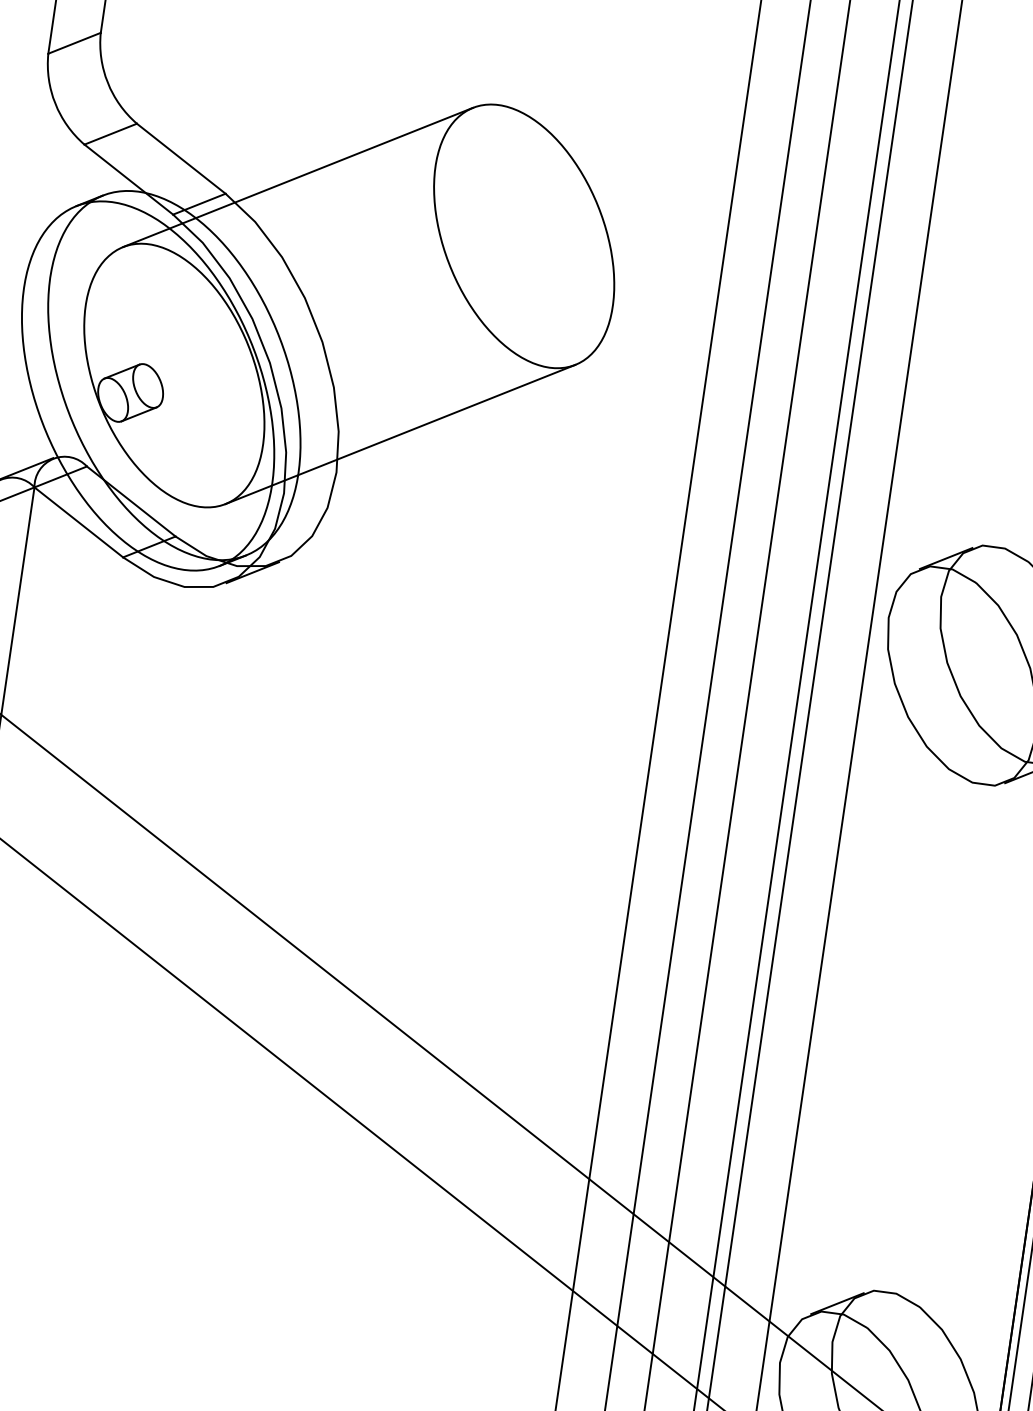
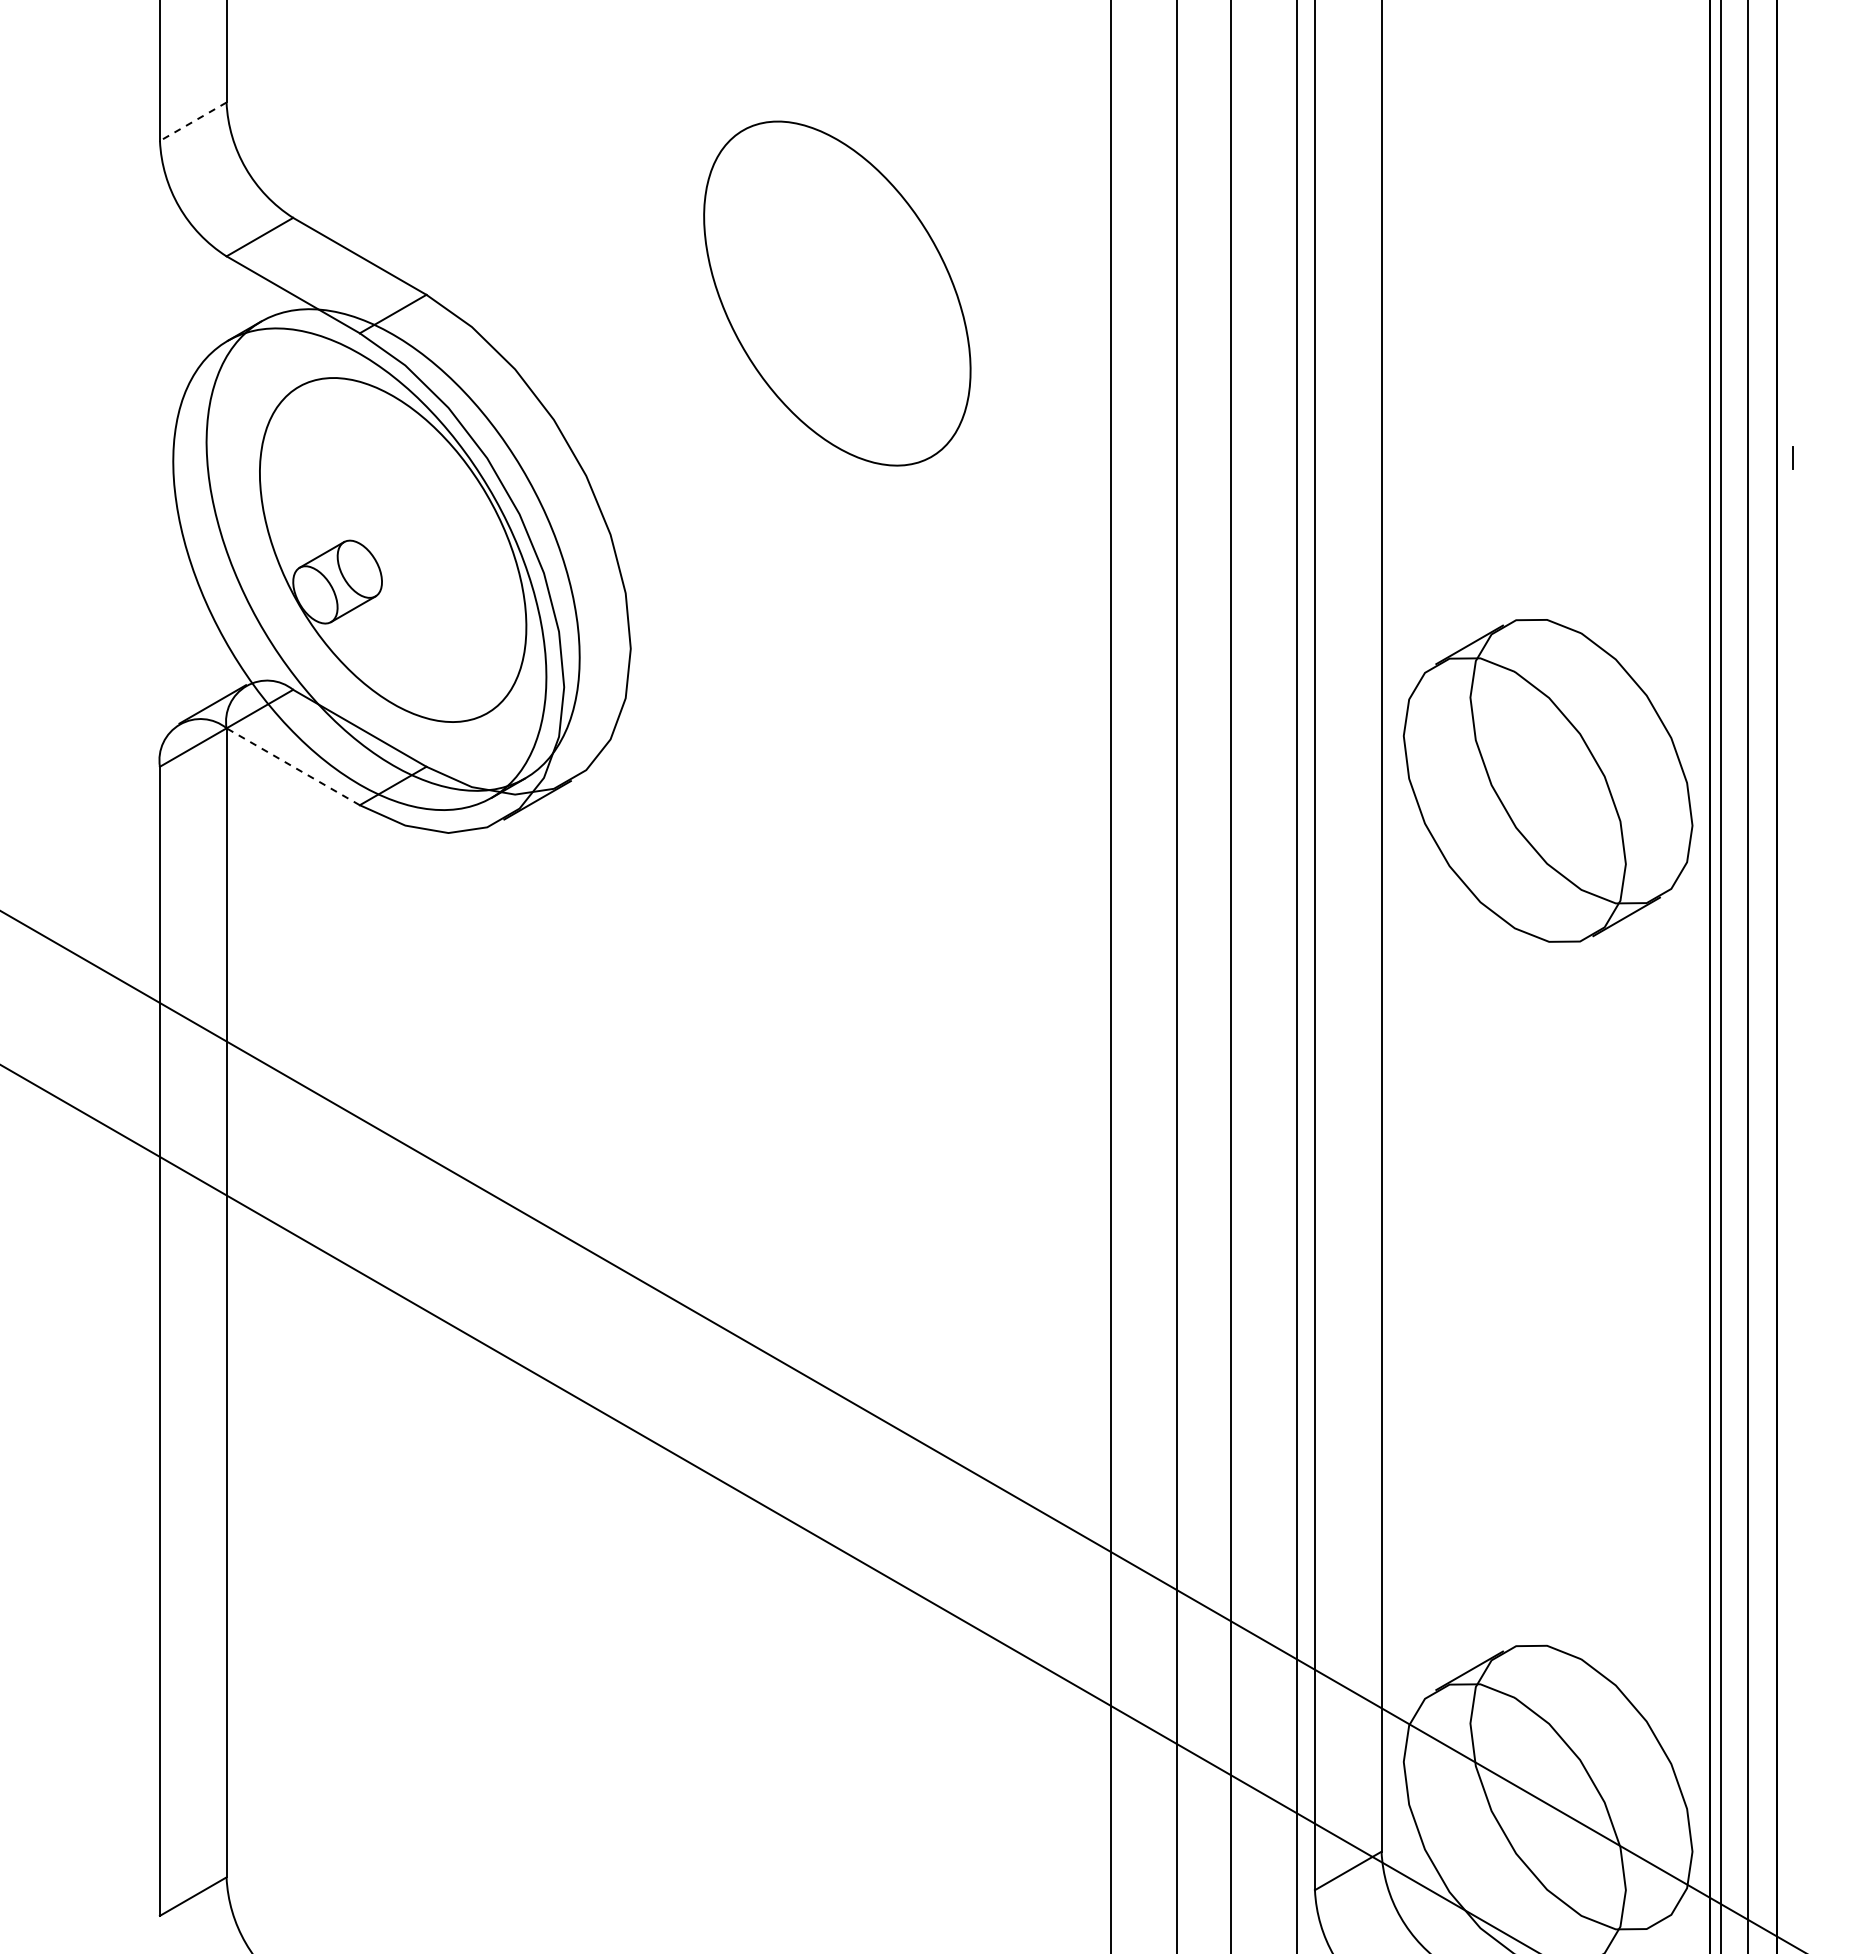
line: (74, 43) -> (192, 121), solid -> dashed
line: (297, 177) -> (520, 258), removed
line: (400, 434) -> (709, 584), removed
line: (79, 522) -> (293, 766), solid -> dashed

